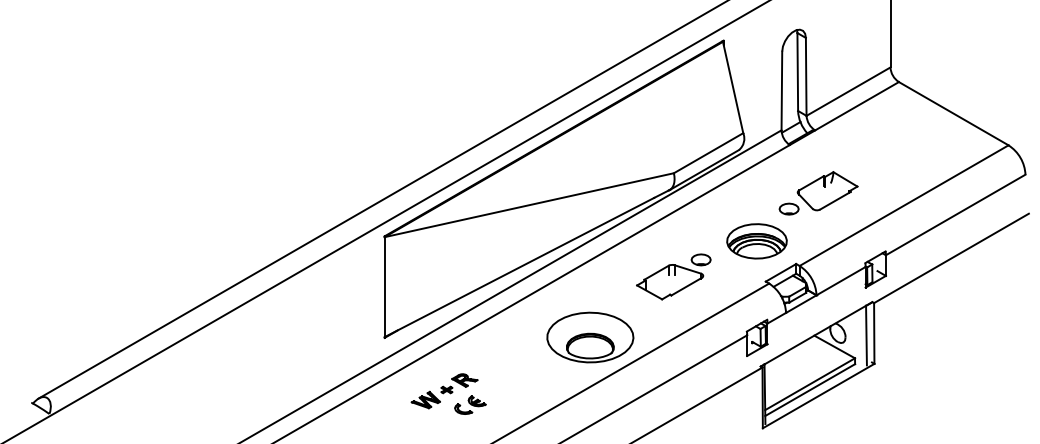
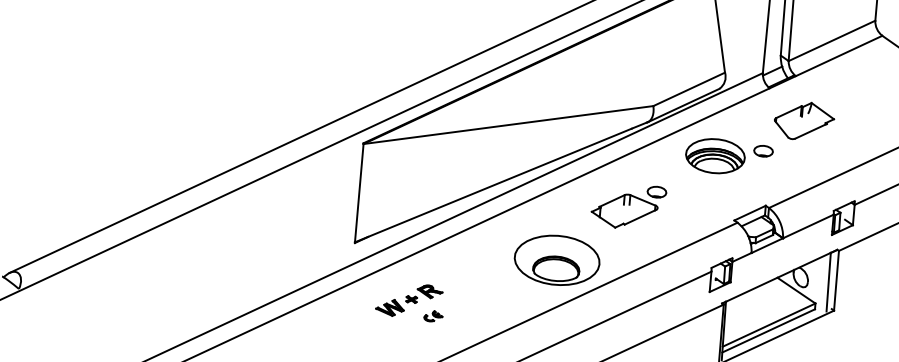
part: (827, 191) -> (804, 121), moved
part: (756, 241) -> (714, 156), moved
part: (673, 276) -> (628, 206), moved
part: (470, 404) -> (433, 315), size x0.6

